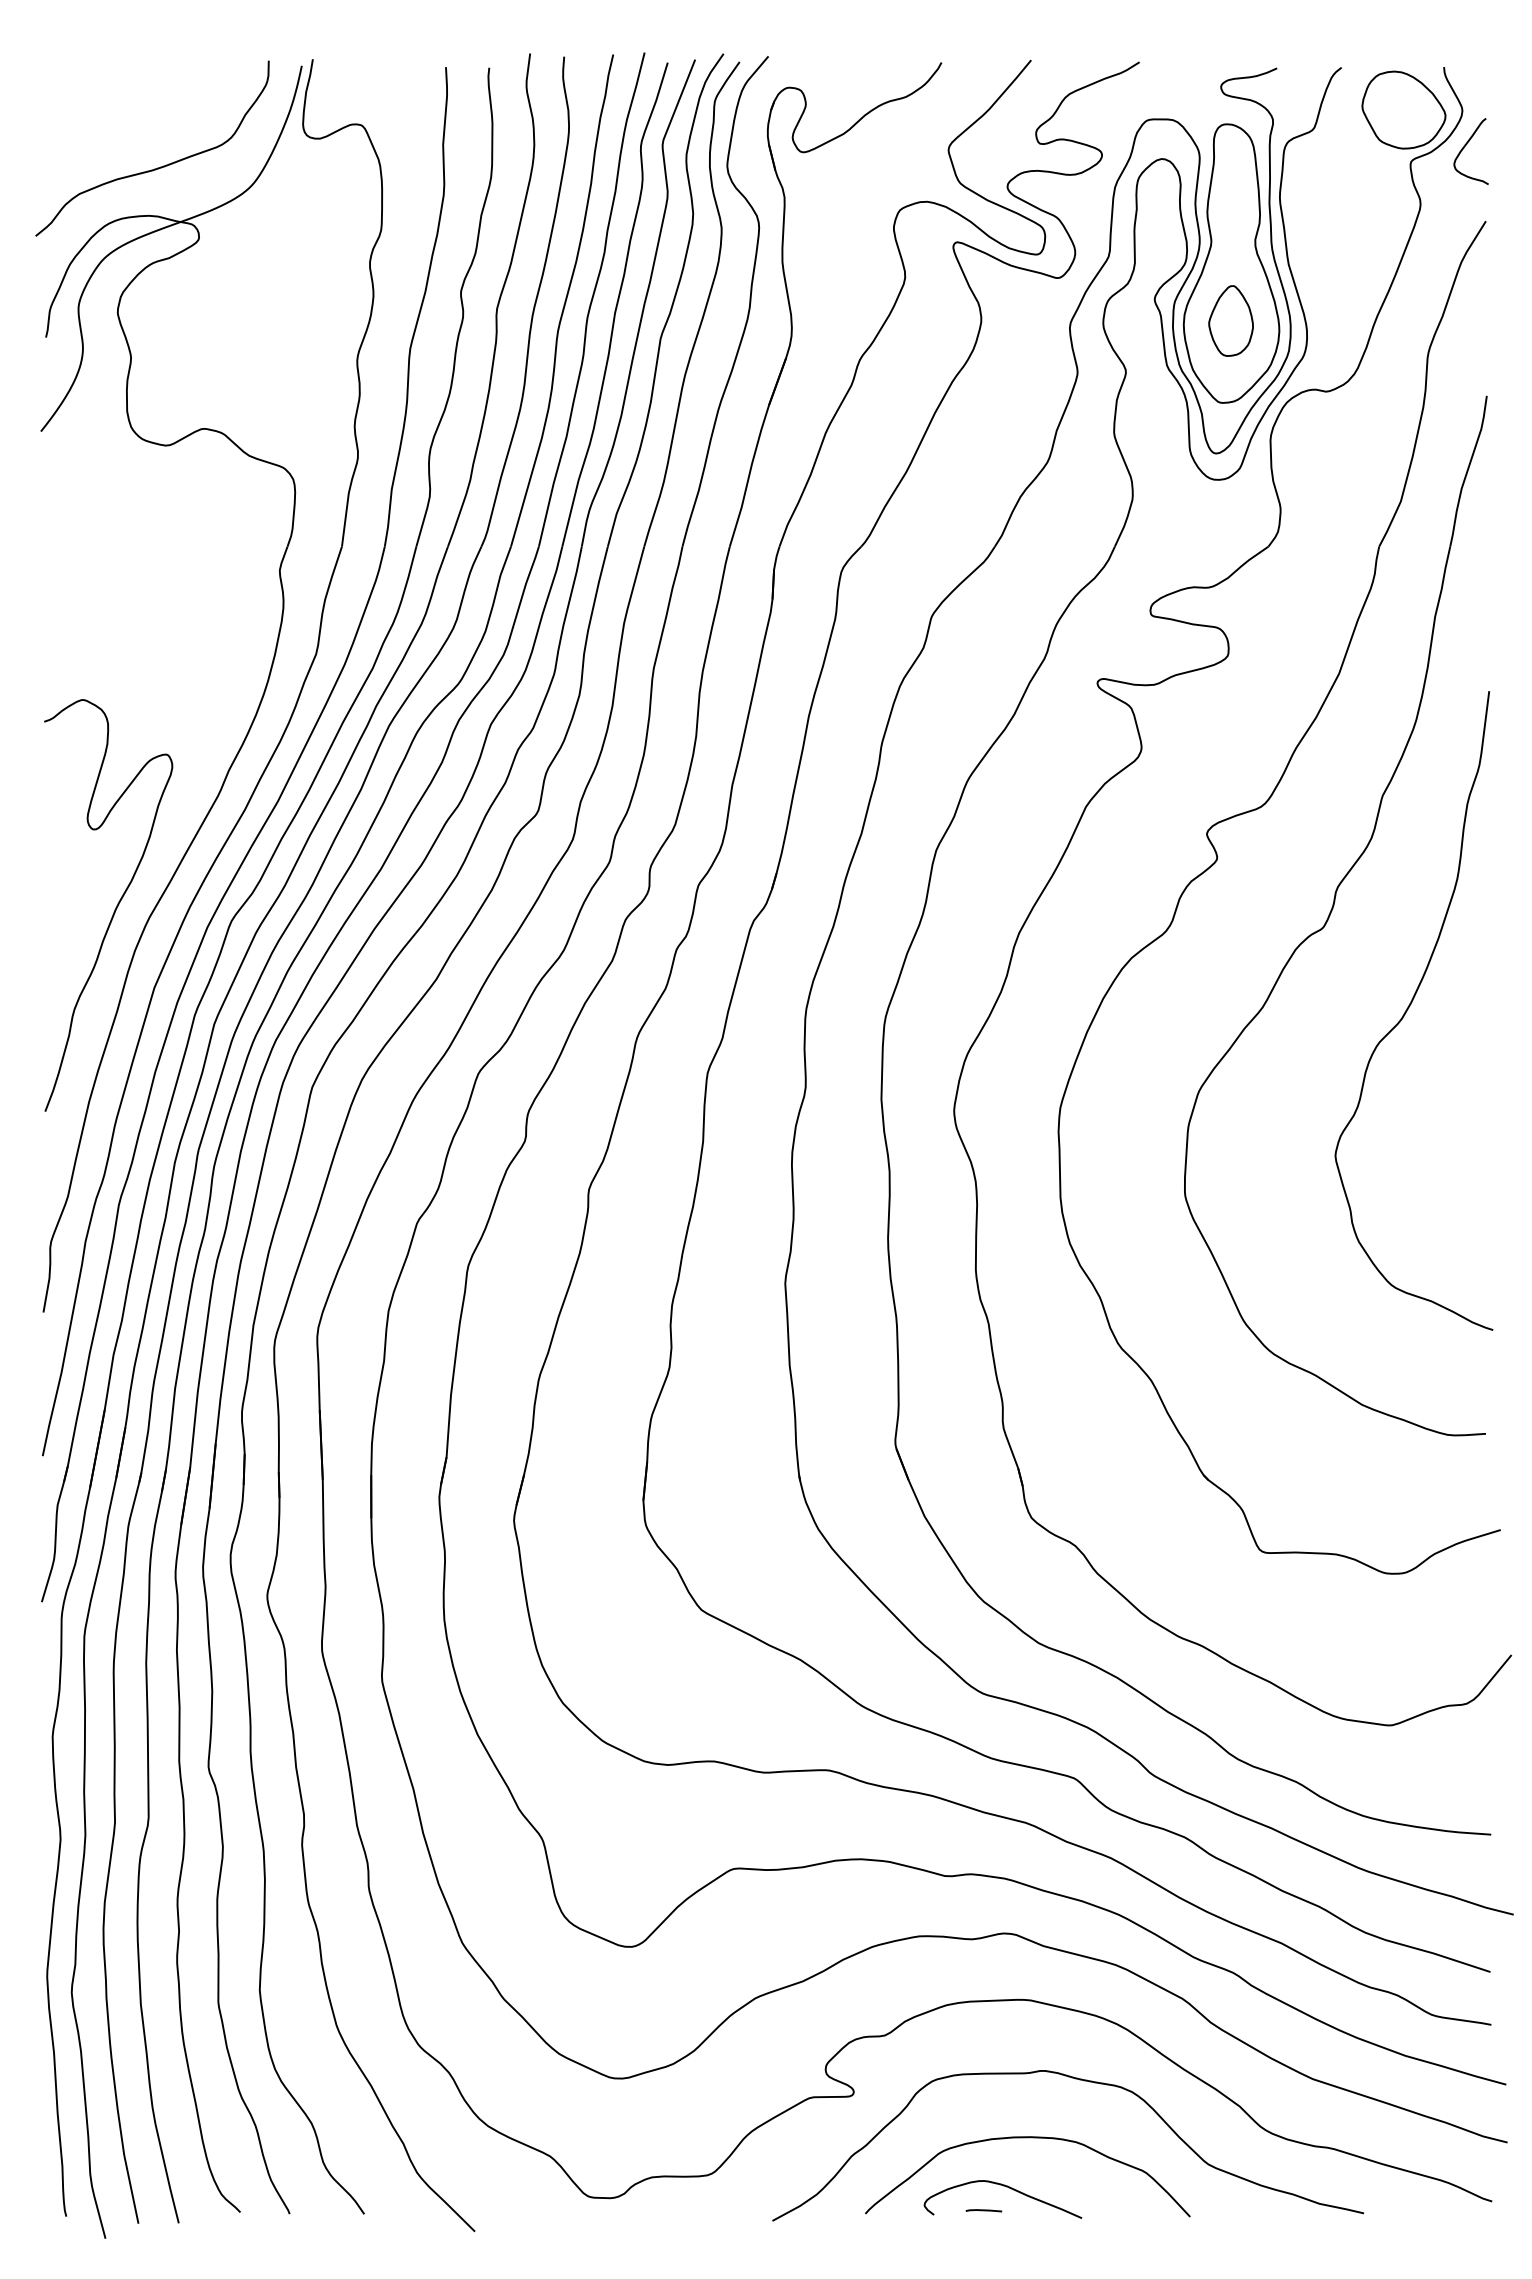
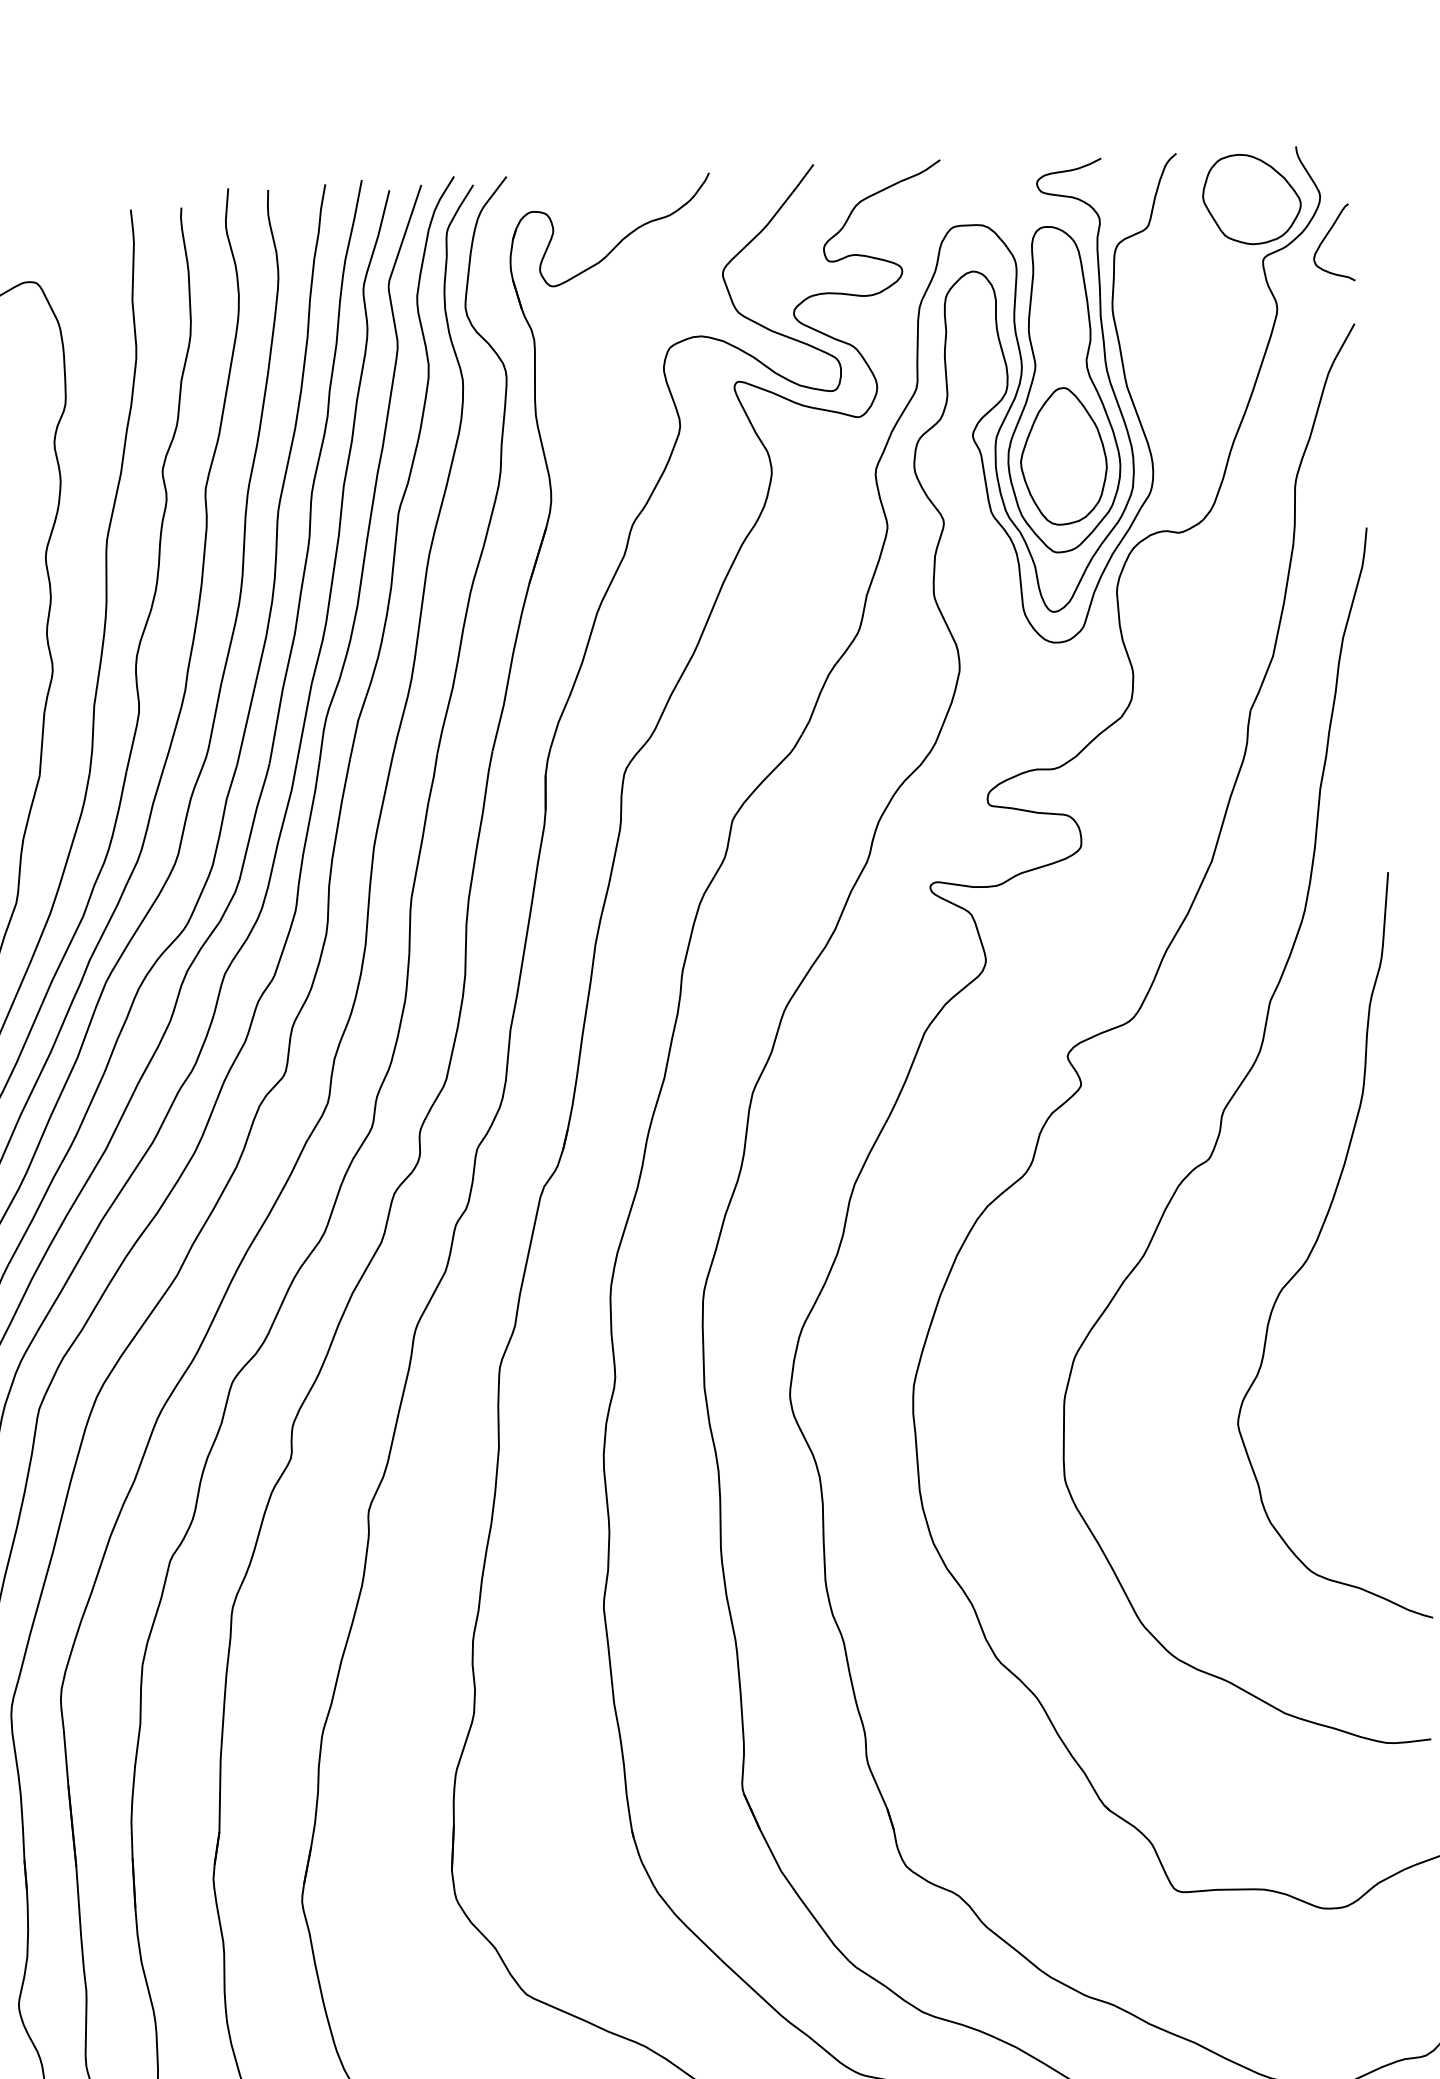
part: (1230, 320) -> (1062, 455), size x1.67

